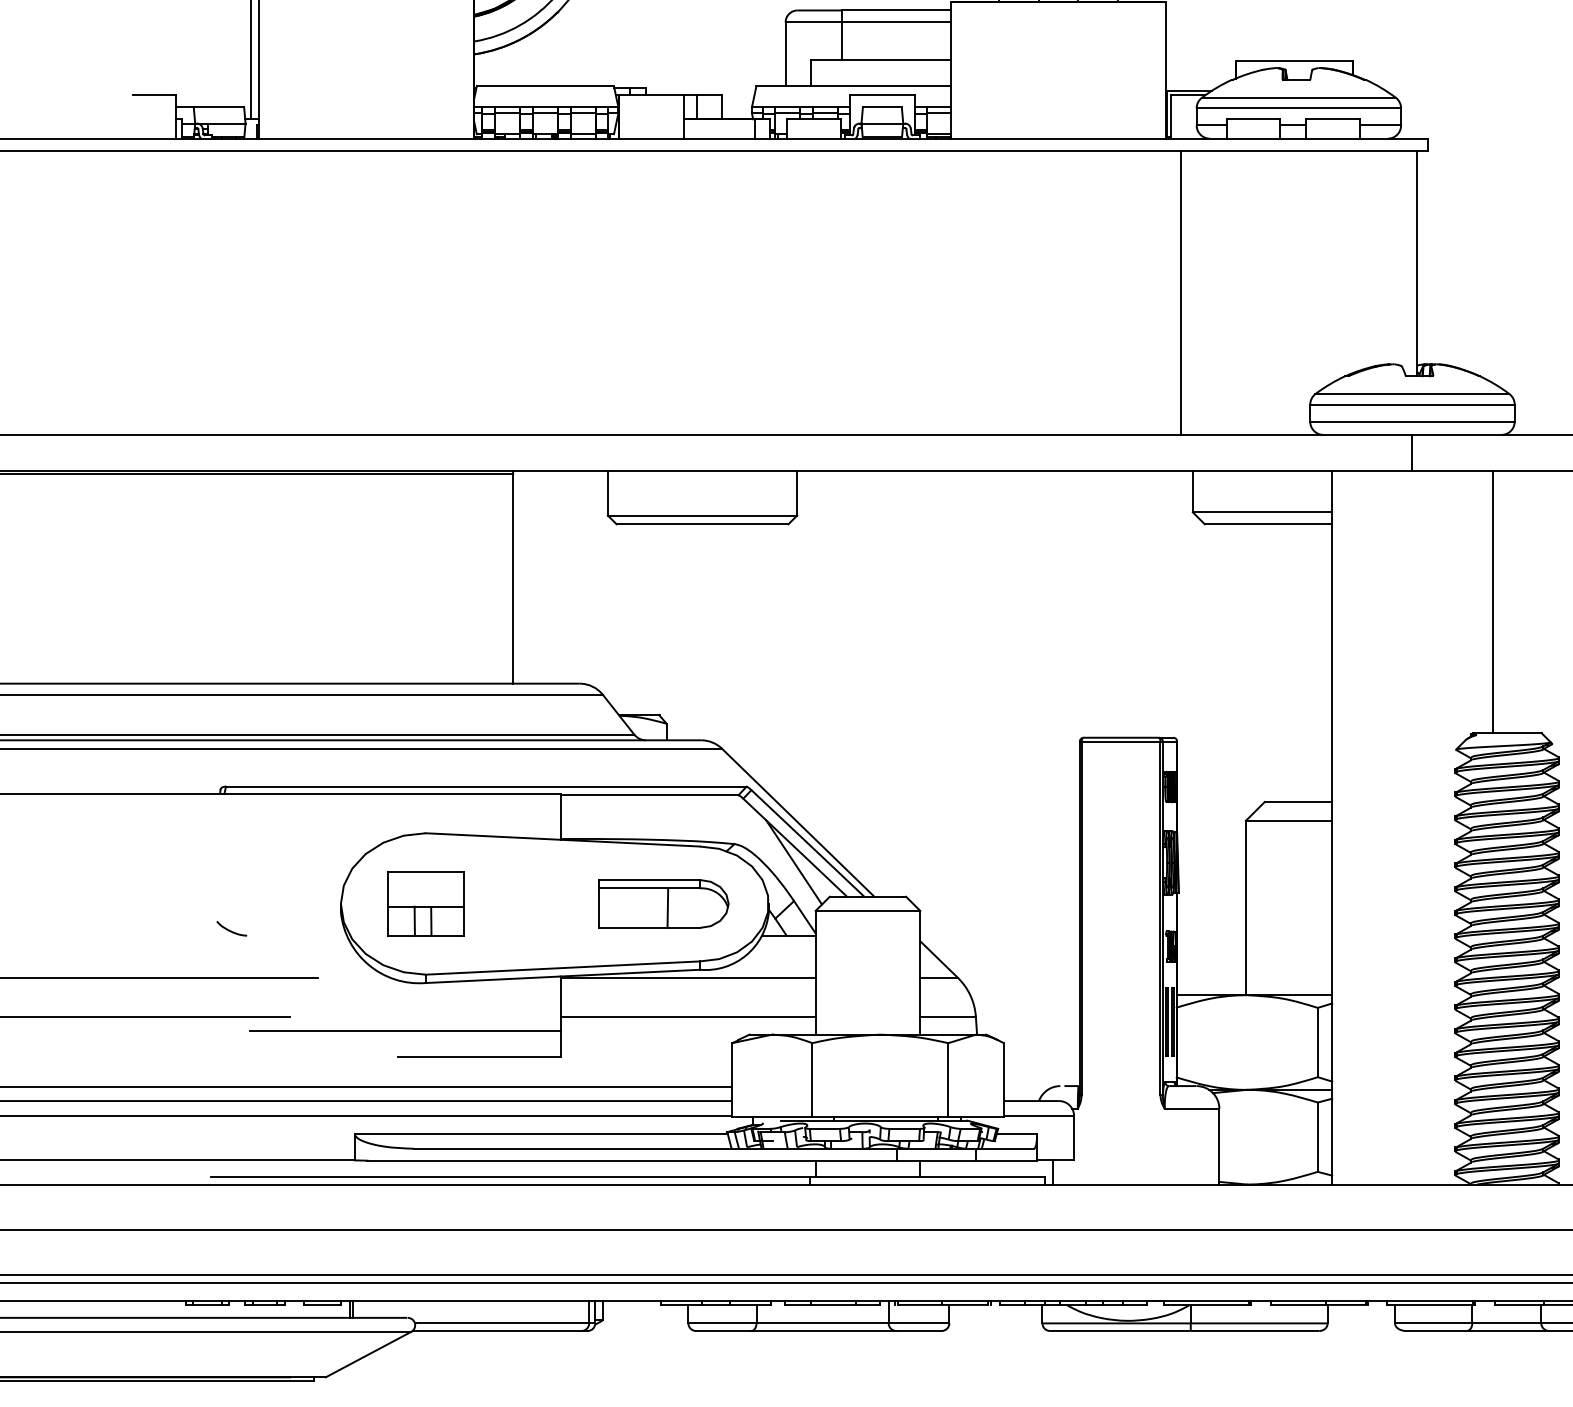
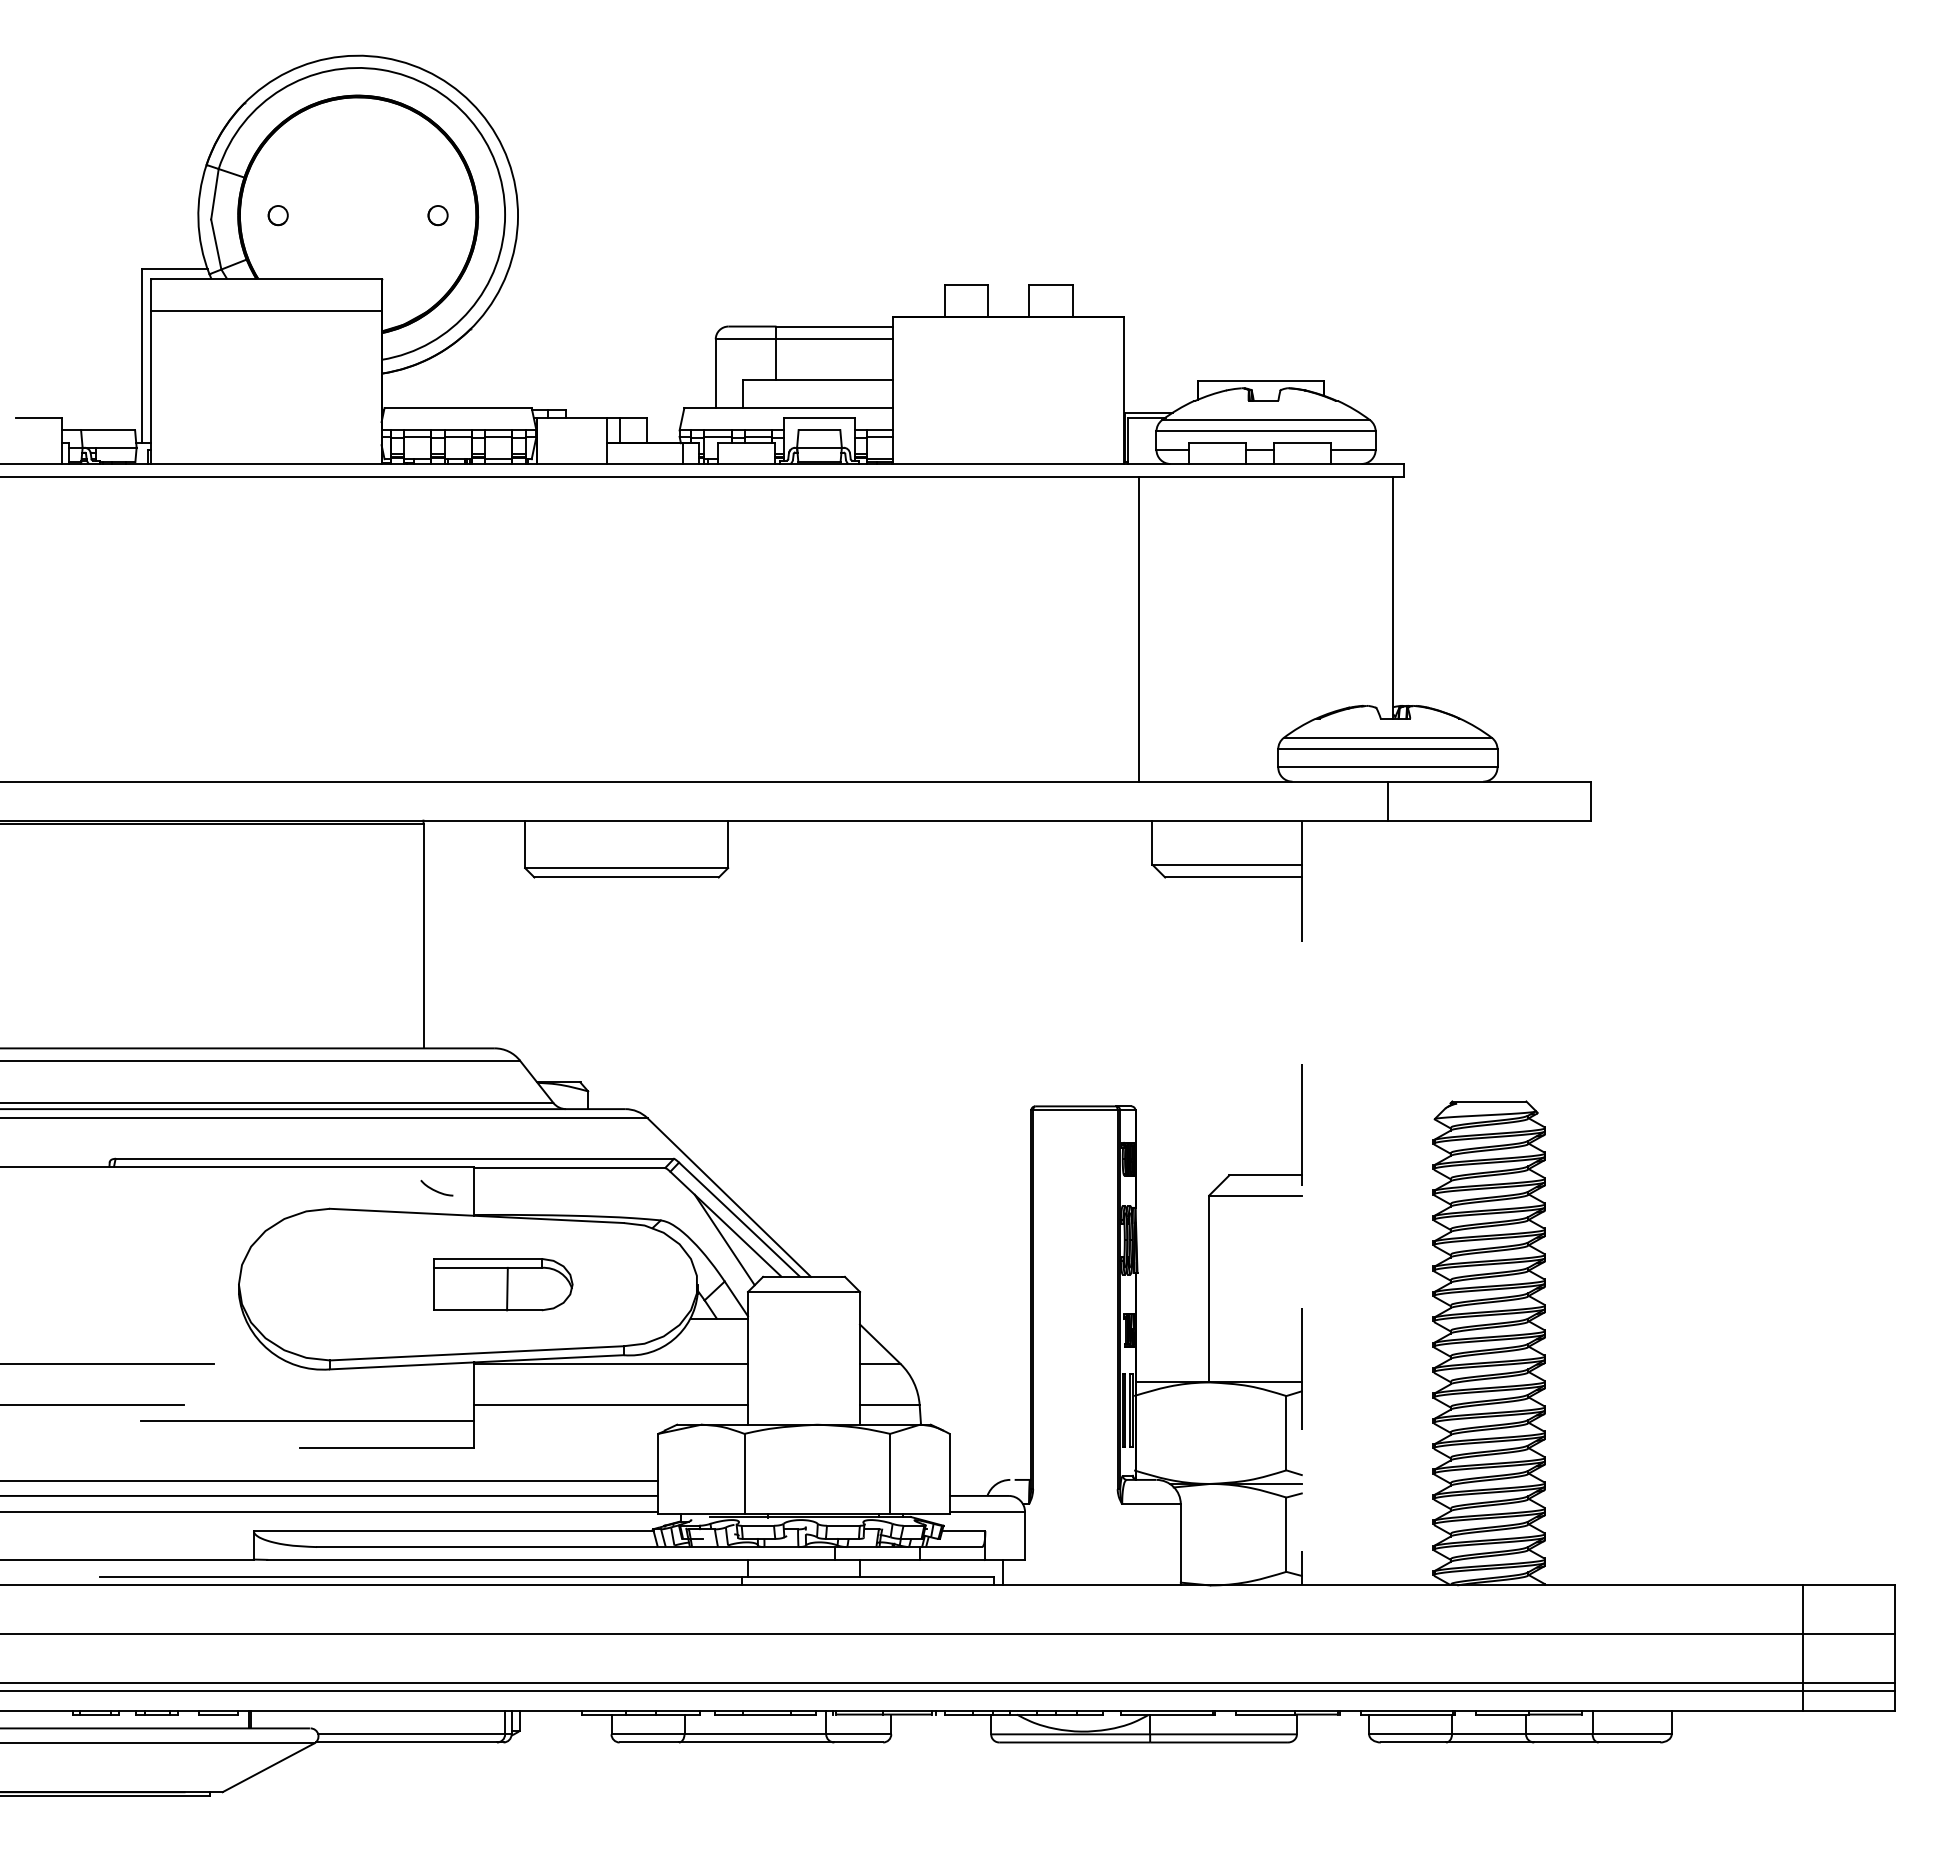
line: (1492, 601) -> (1473, 960), removed
line: (1331, 828) -> (1301, 1203), solid -> dashed
part: (425, 903) -> (329, 1284), removed
part: (664, 903) -> (503, 1284), moved
curve: (230, 929) -> (435, 1189), moved

